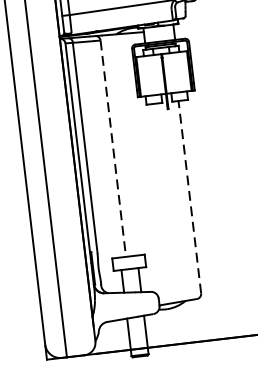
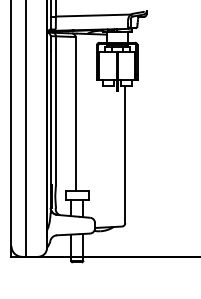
line: (113, 149) -> (75, 114), dashed -> solid
line: (190, 197) -> (125, 154), dashed -> solid

